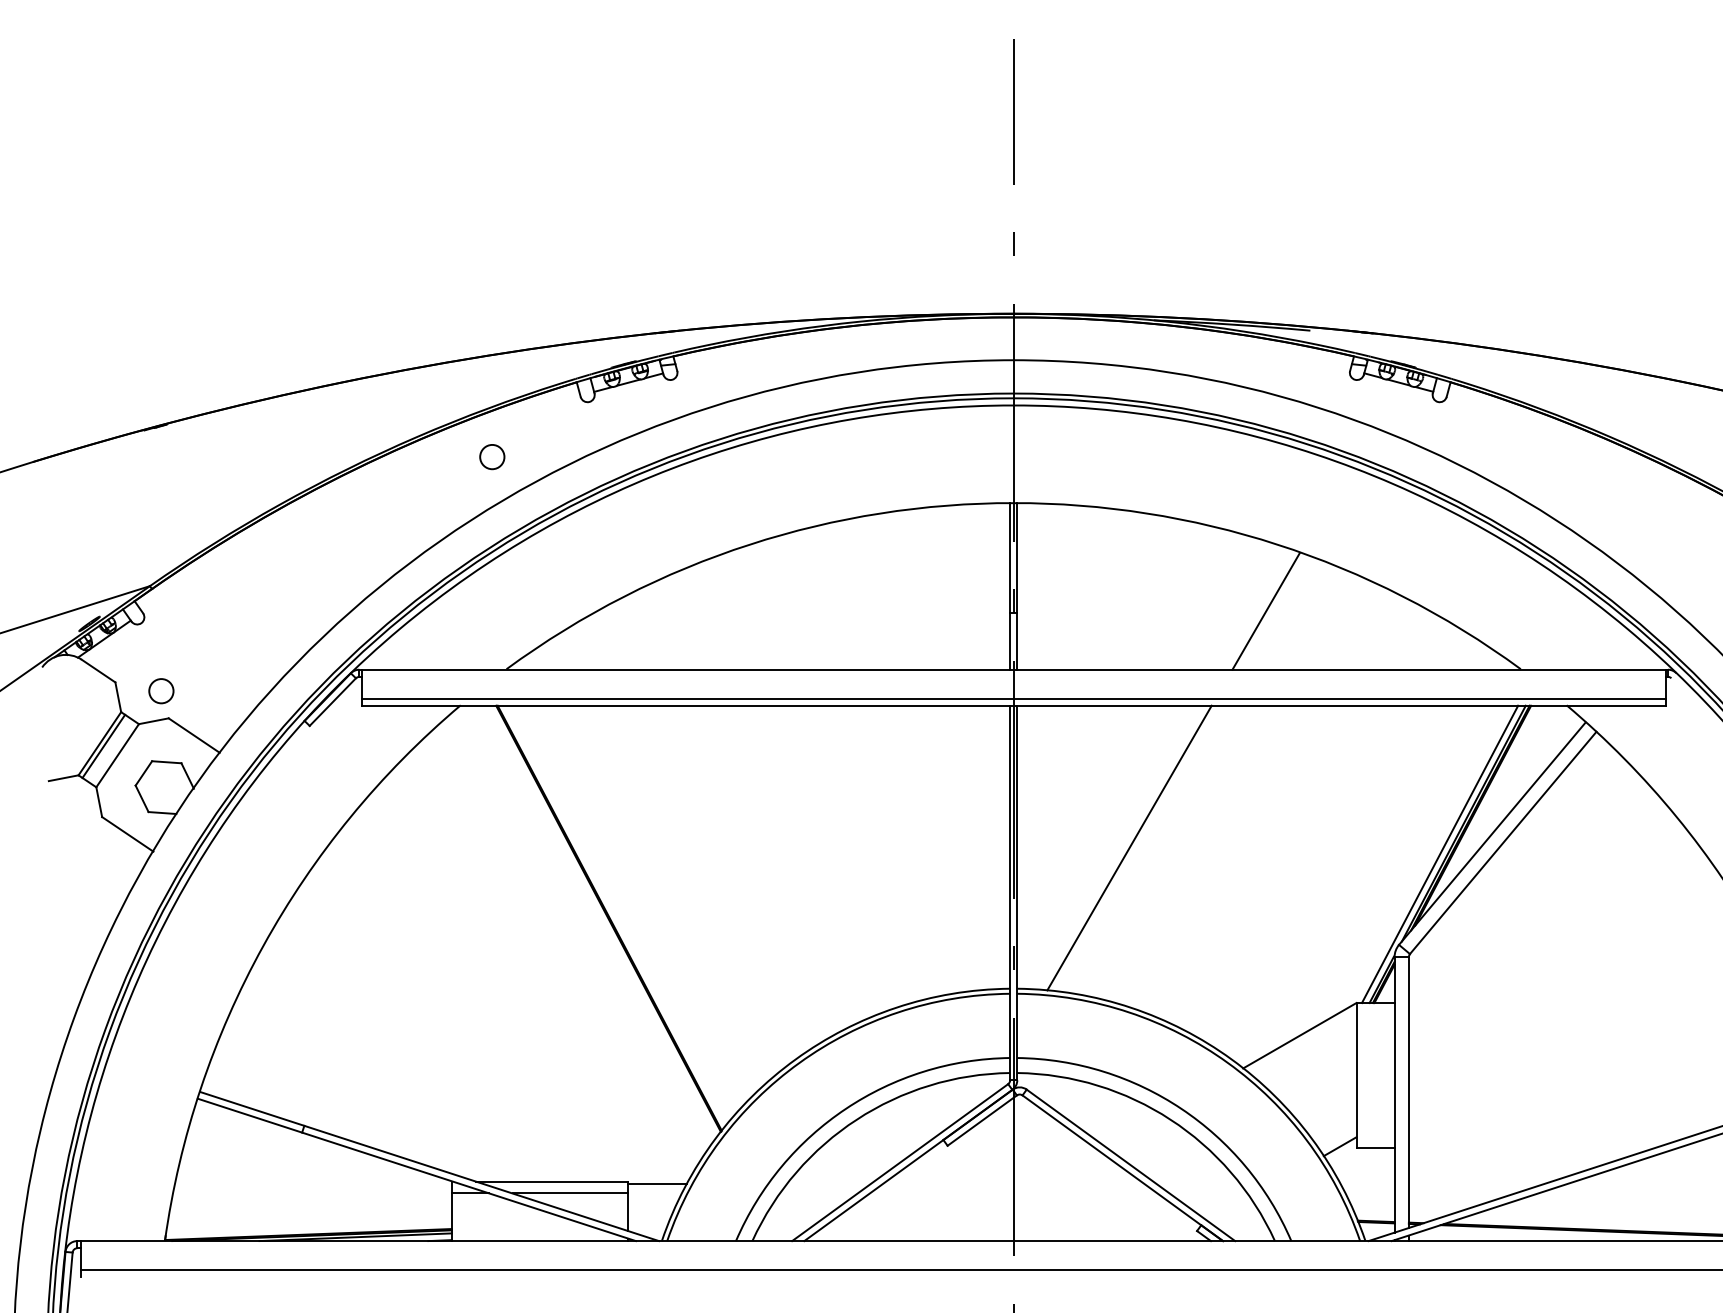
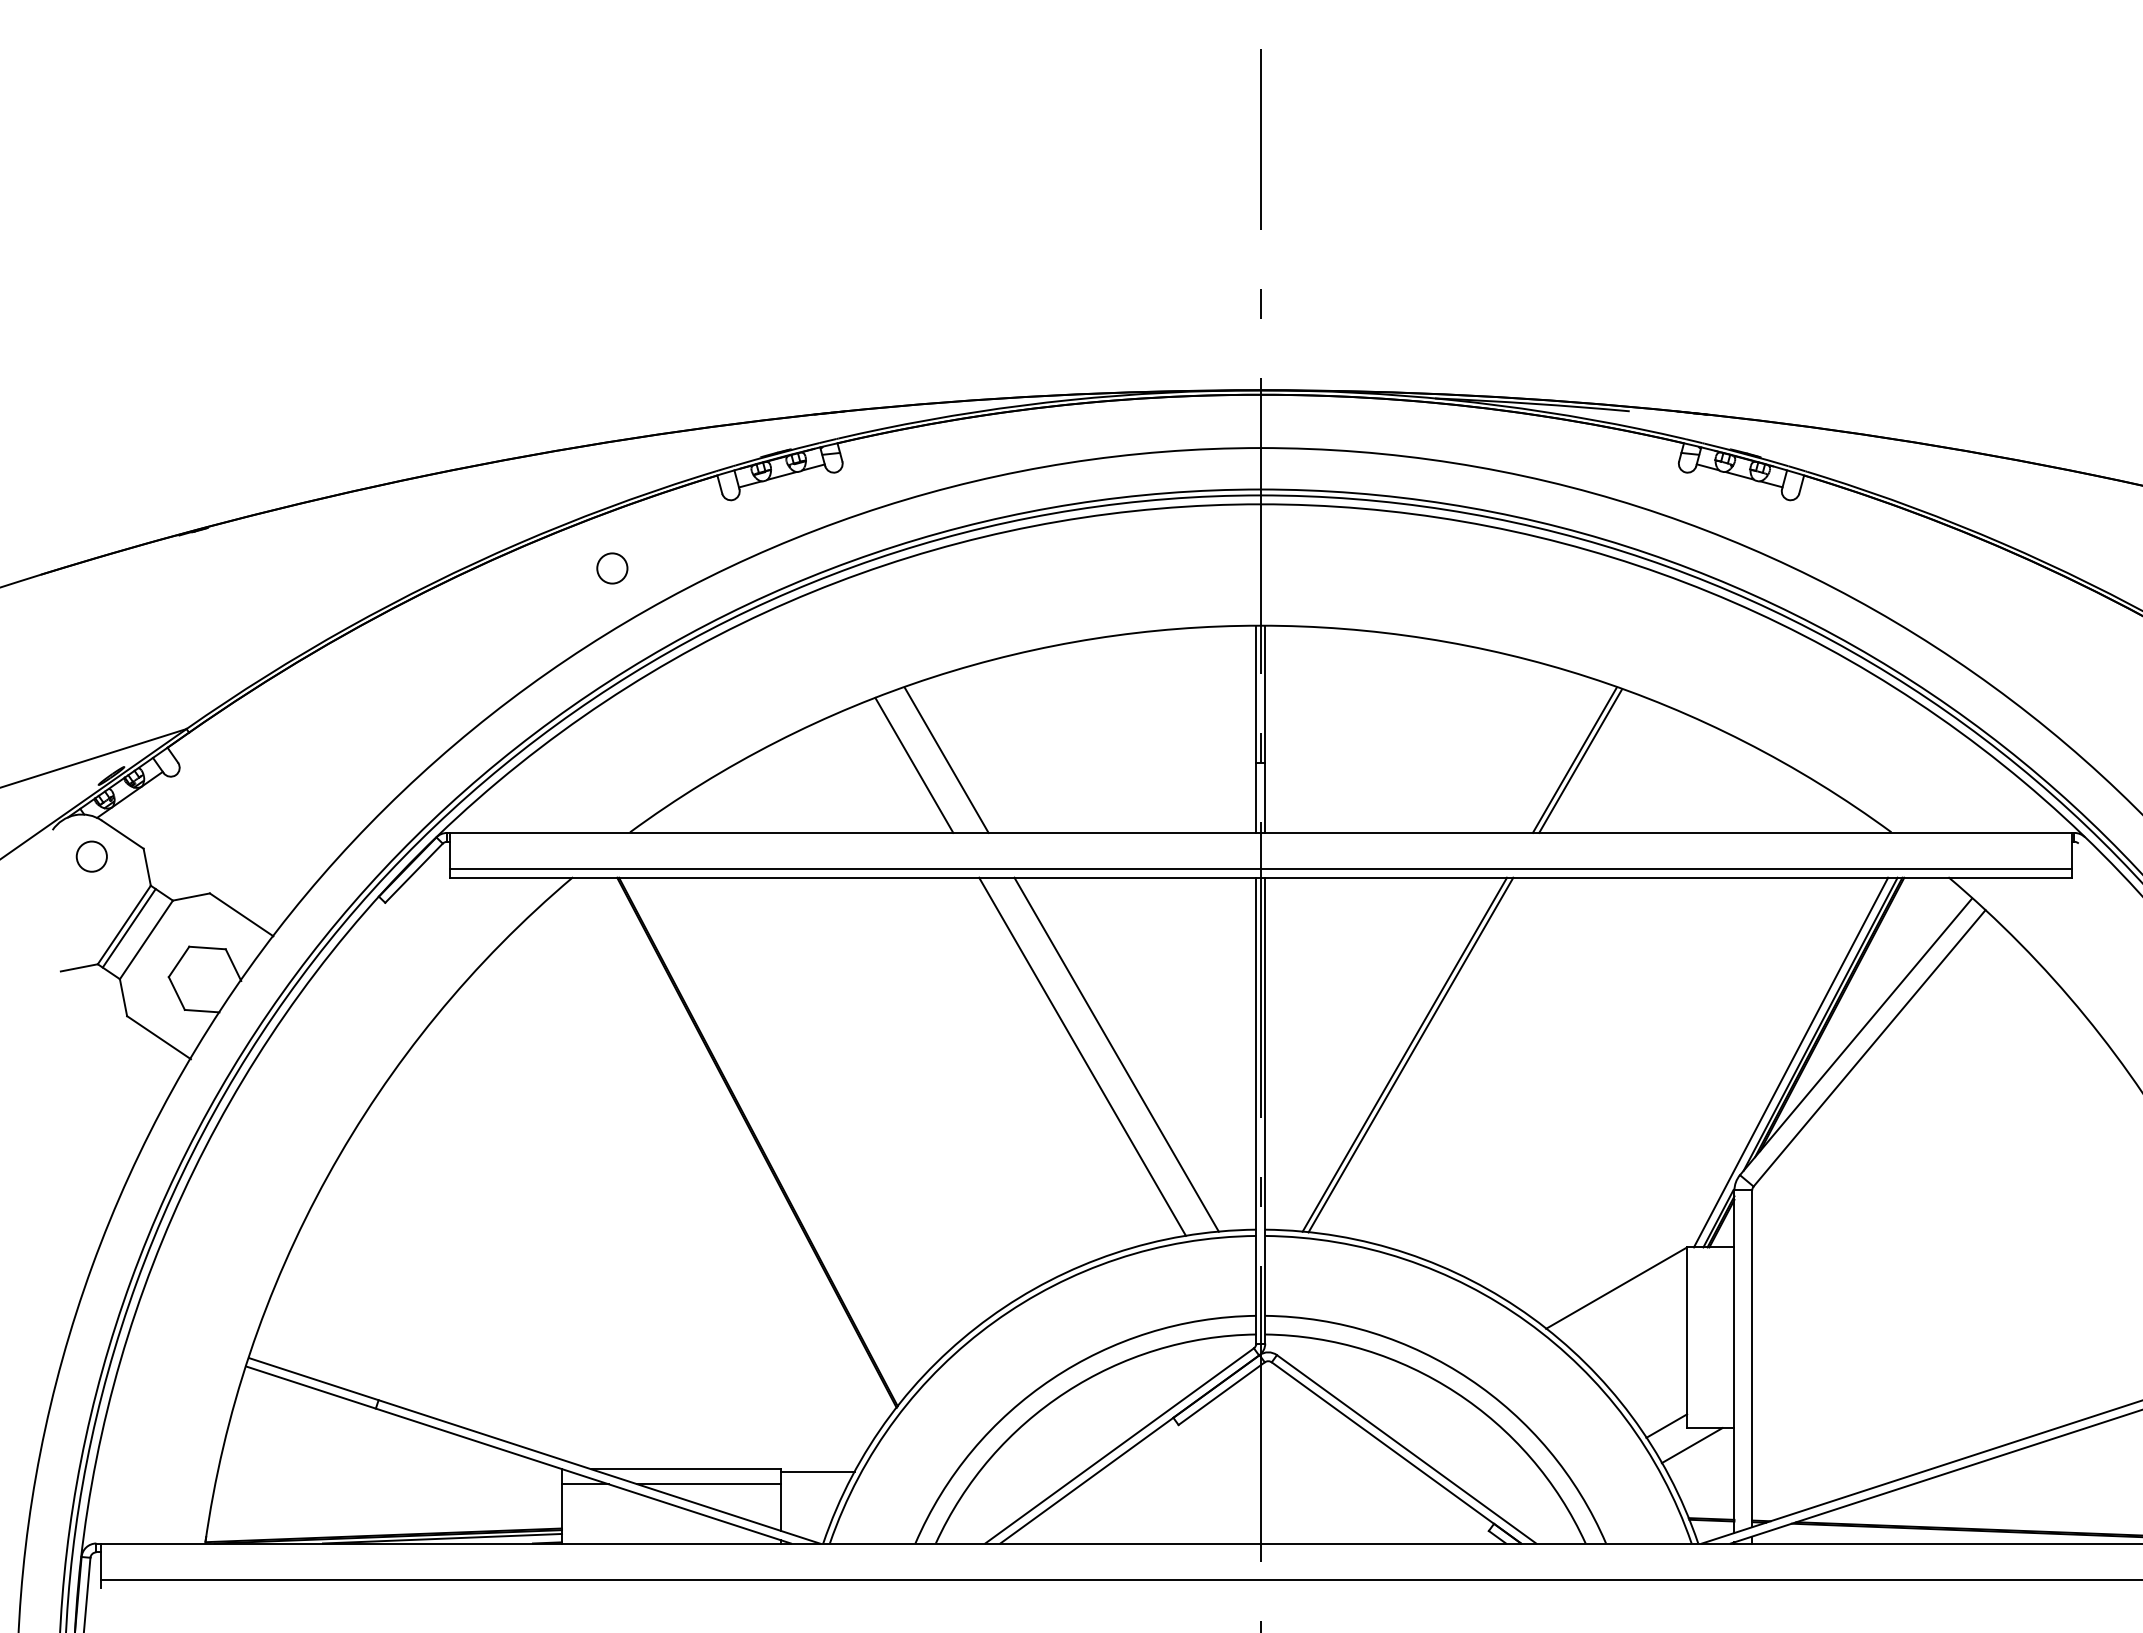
line: (760, 610) -> (946, 759), added
line: (1270, 611) -> (1580, 760), added
line: (735, 614) -> (914, 764), added
circle: (161, 691) -> (91, 856), moved
line: (897, 847) -> (1116, 1054), added
line: (1134, 847) -> (1410, 1054), added
line: (870, 849) -> (1082, 1056), added
line: (1360, 1162) -> (1691, 1445), added

